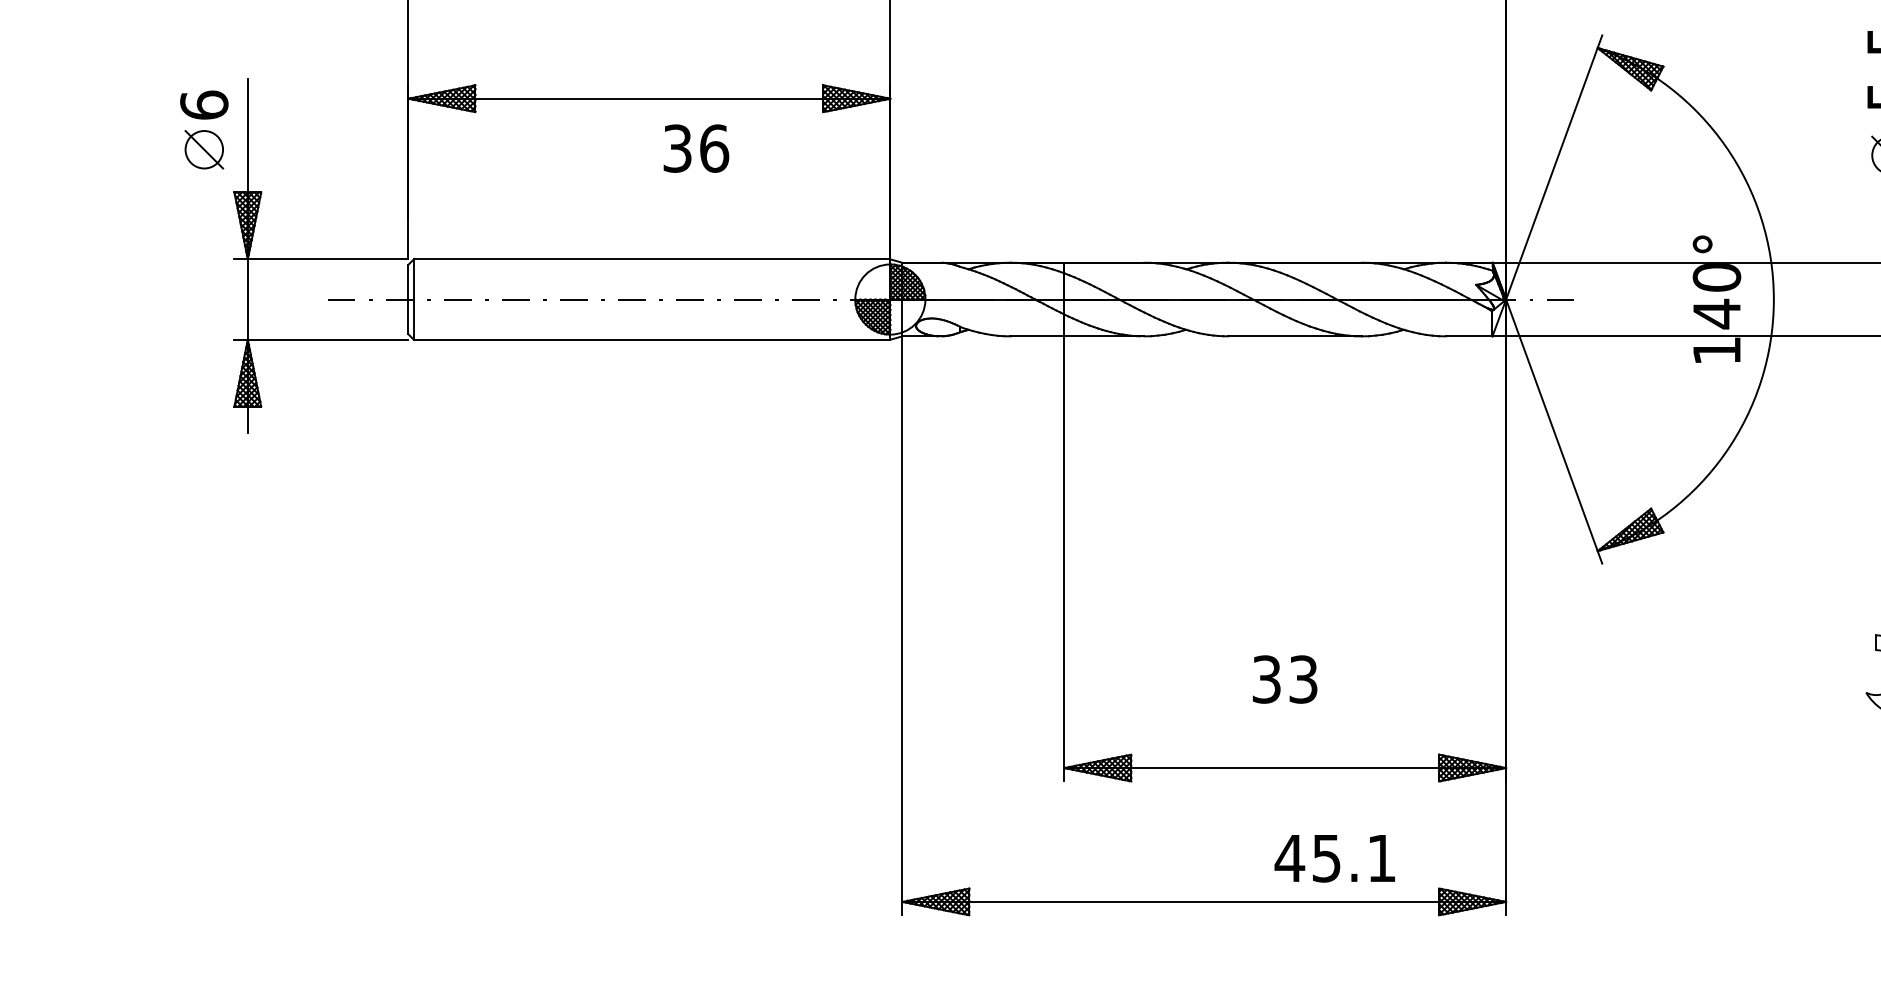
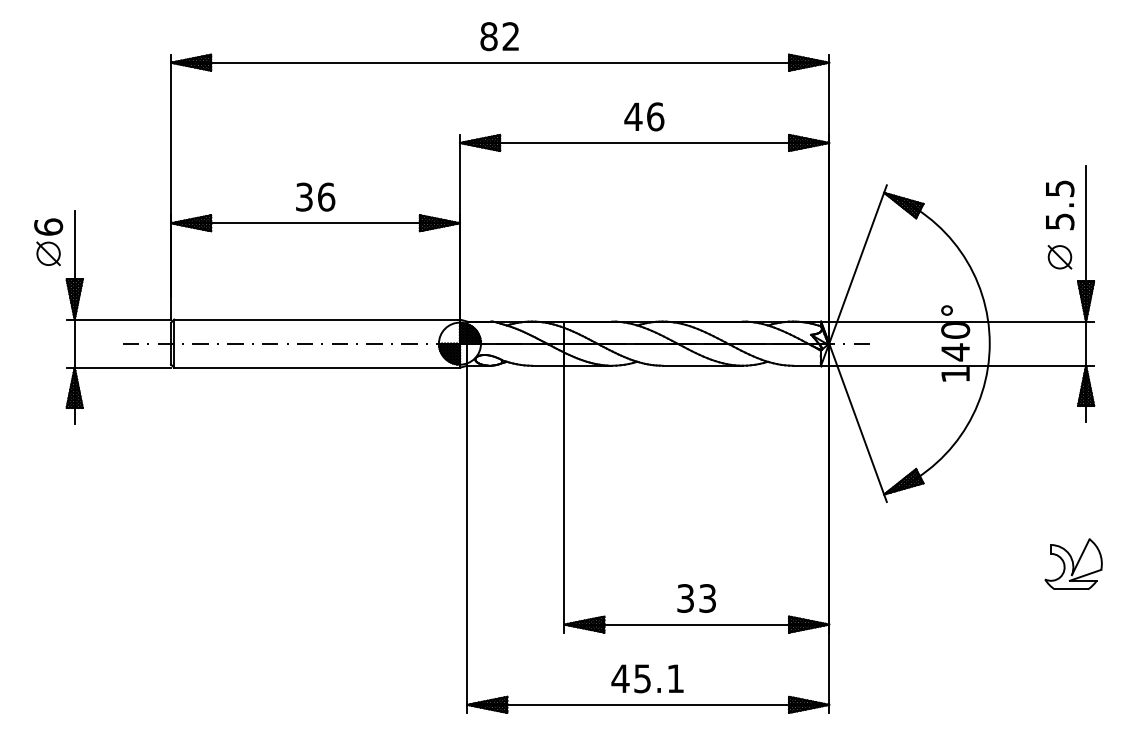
text: (696, 147) -> (315, 196), moved
text: (1284, 679) -> (696, 598), moved
text: (1334, 857) -> (647, 678), moved

